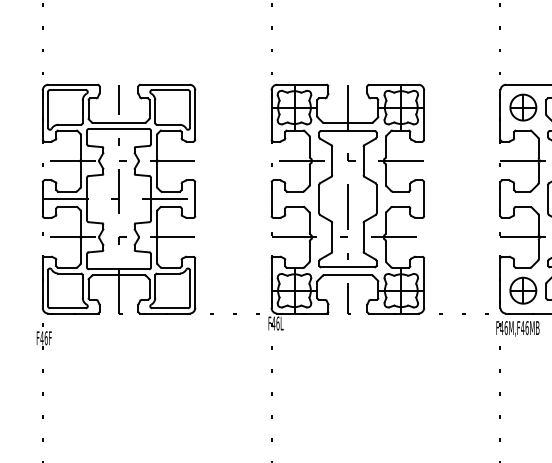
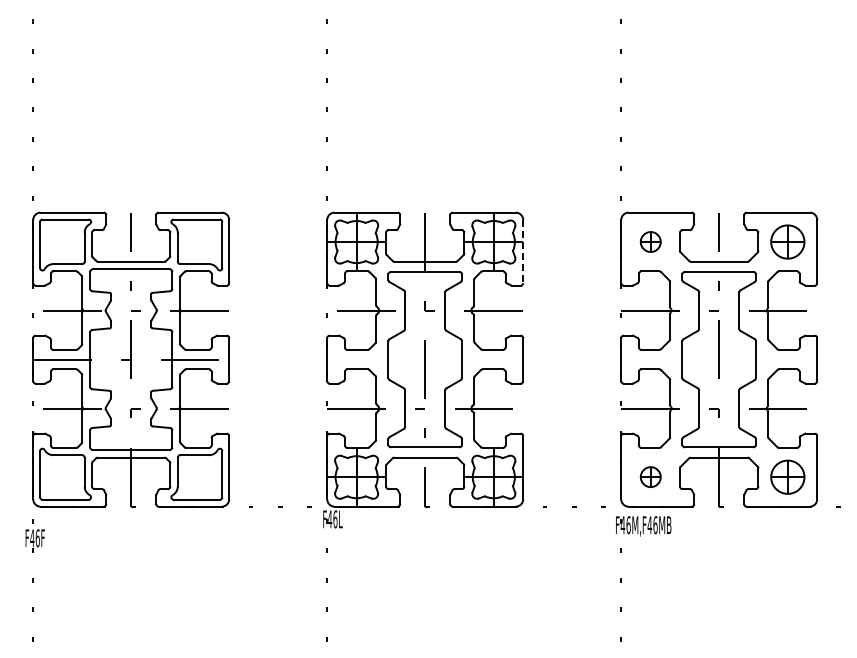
part: (523, 107) -> (650, 241), size x0.6
line: (424, 114) -> (523, 251), solid -> dashed
part: (523, 290) -> (650, 476), size x0.6

